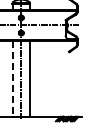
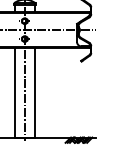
line: (12, 79) -> (14, 93), dashed -> solid

